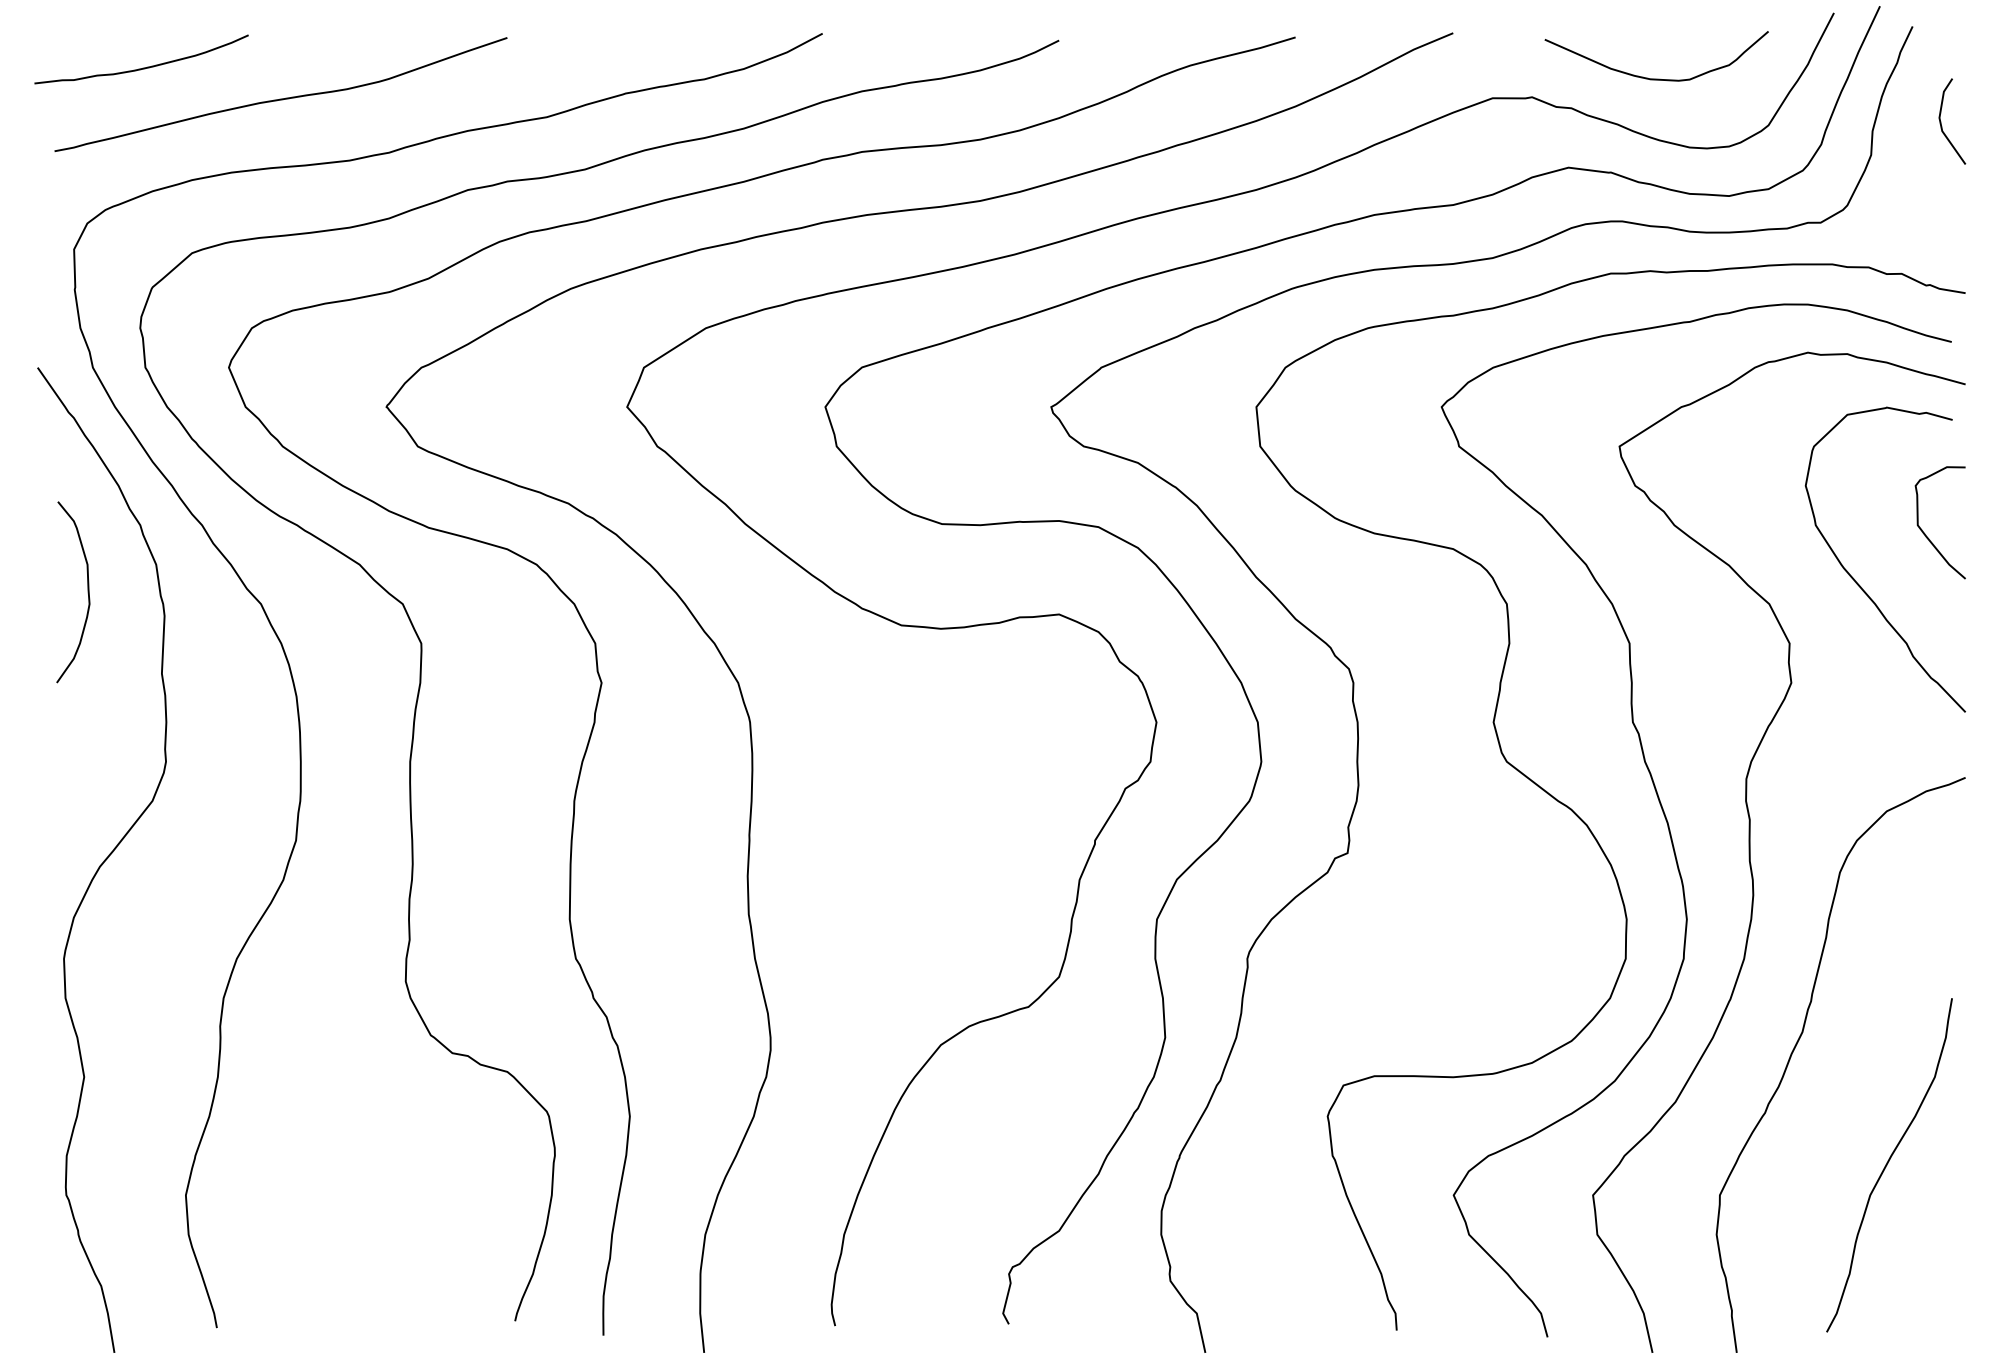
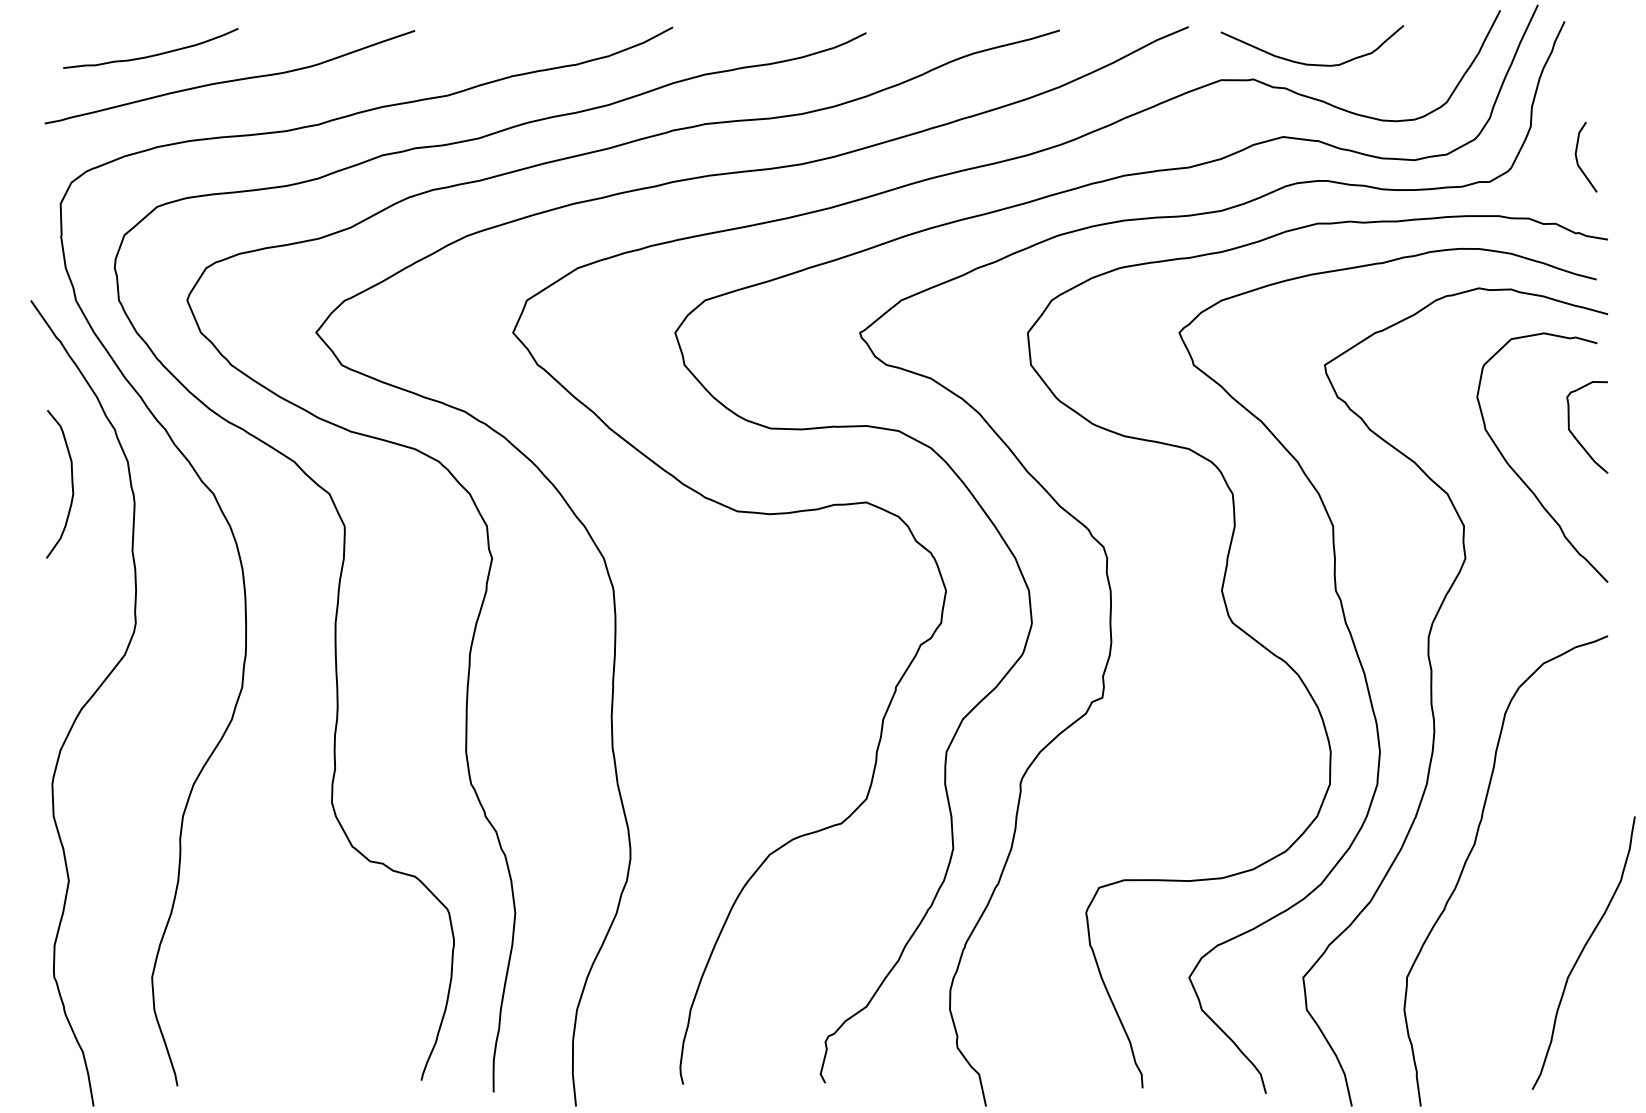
curve: (144, 66) -> (153, 54), moved
curve: (1653, 77) -> (1309, 63), moved
line: (1941, 121) -> (1577, 157), moved
curve: (1889, 1163) -> (1583, 951), moved

